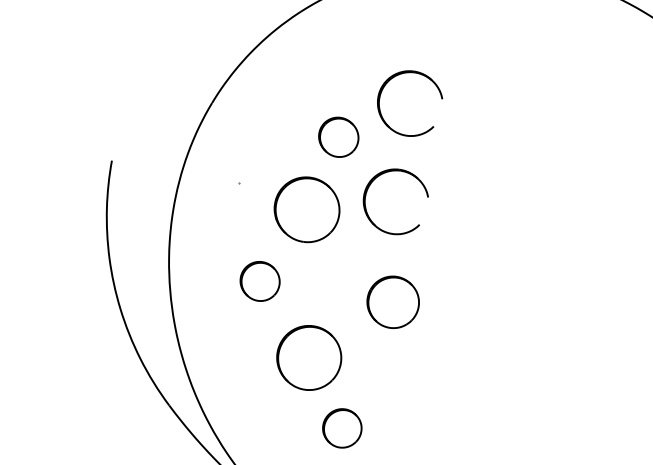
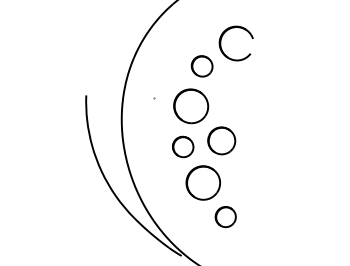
part: (367, 197) -> (221, 95), removed
part: (260, 280) -> (183, 146), moved
part: (392, 301) -> (221, 140), moved

